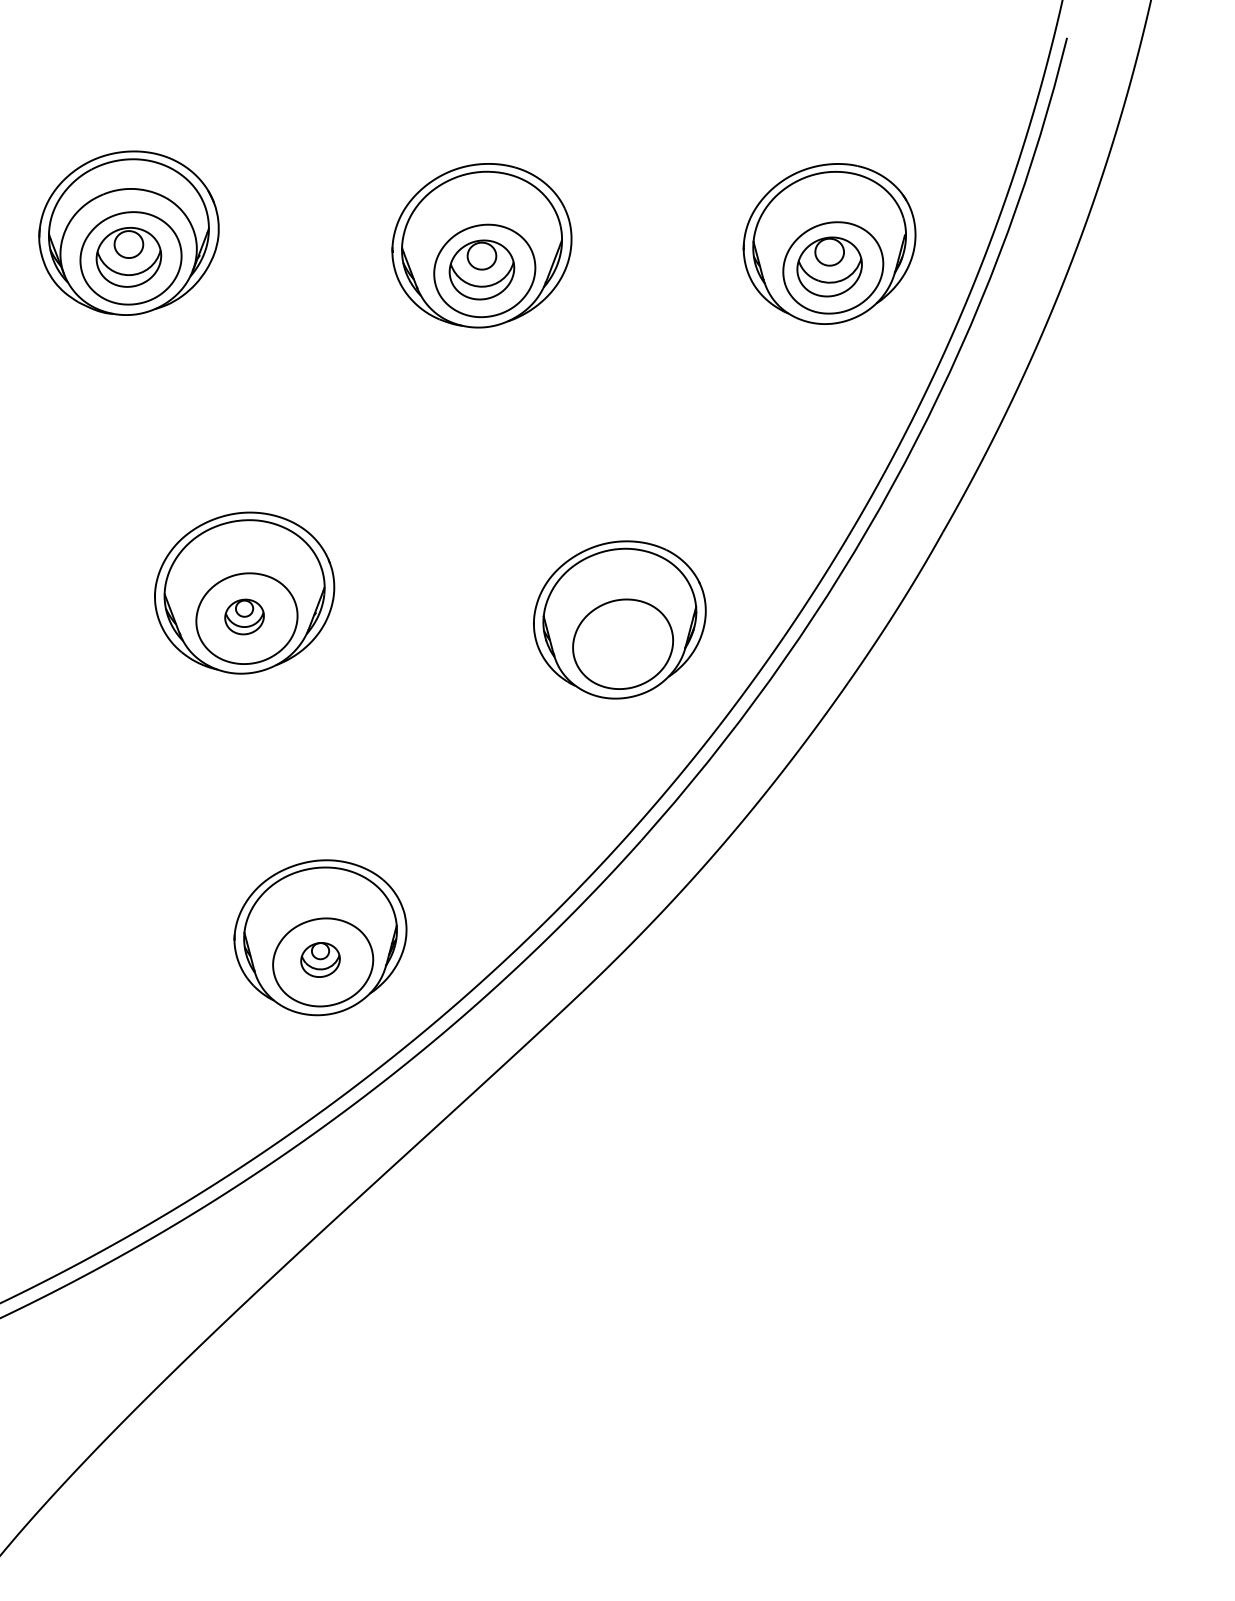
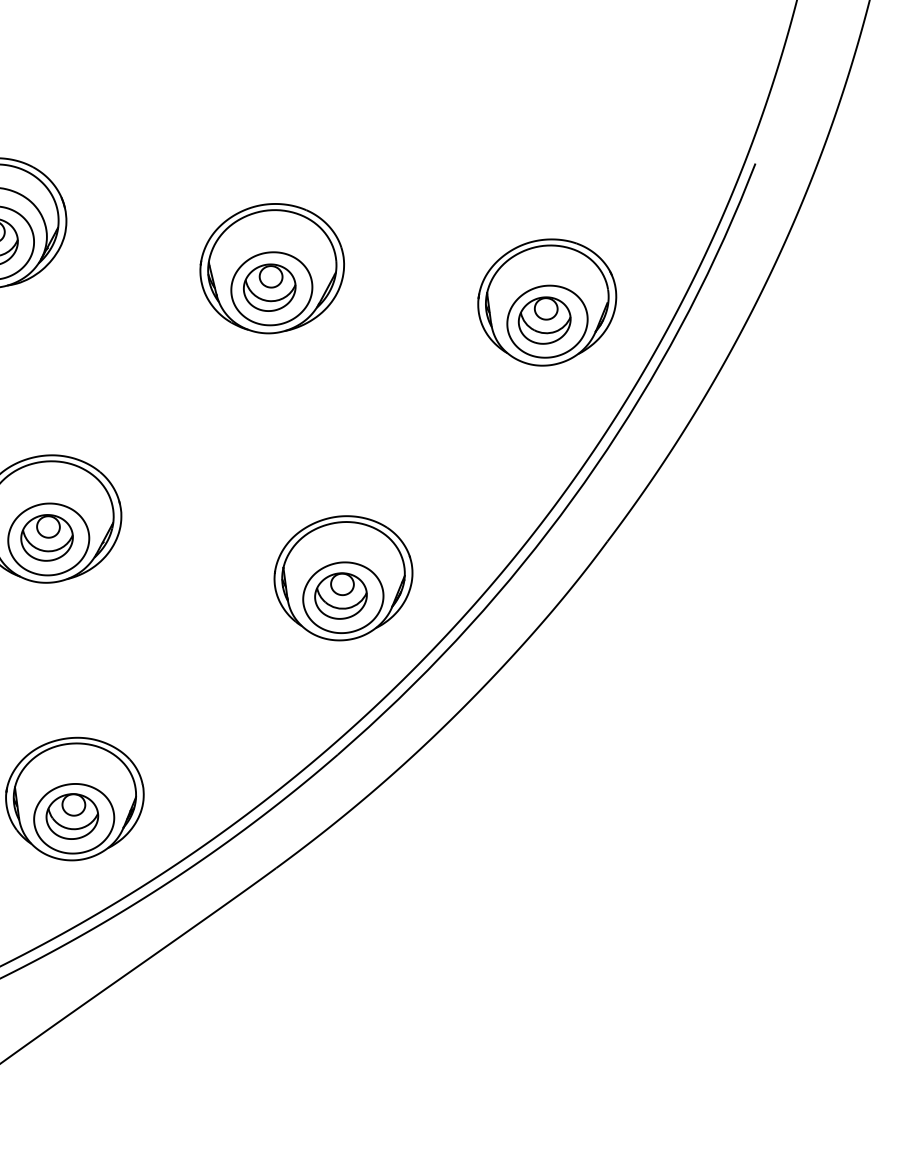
part: (244, 616) -> (47, 537), size x1.67
part: (619, 642) -> (340, 595), added
part: (320, 959) -> (72, 816), size x1.67

